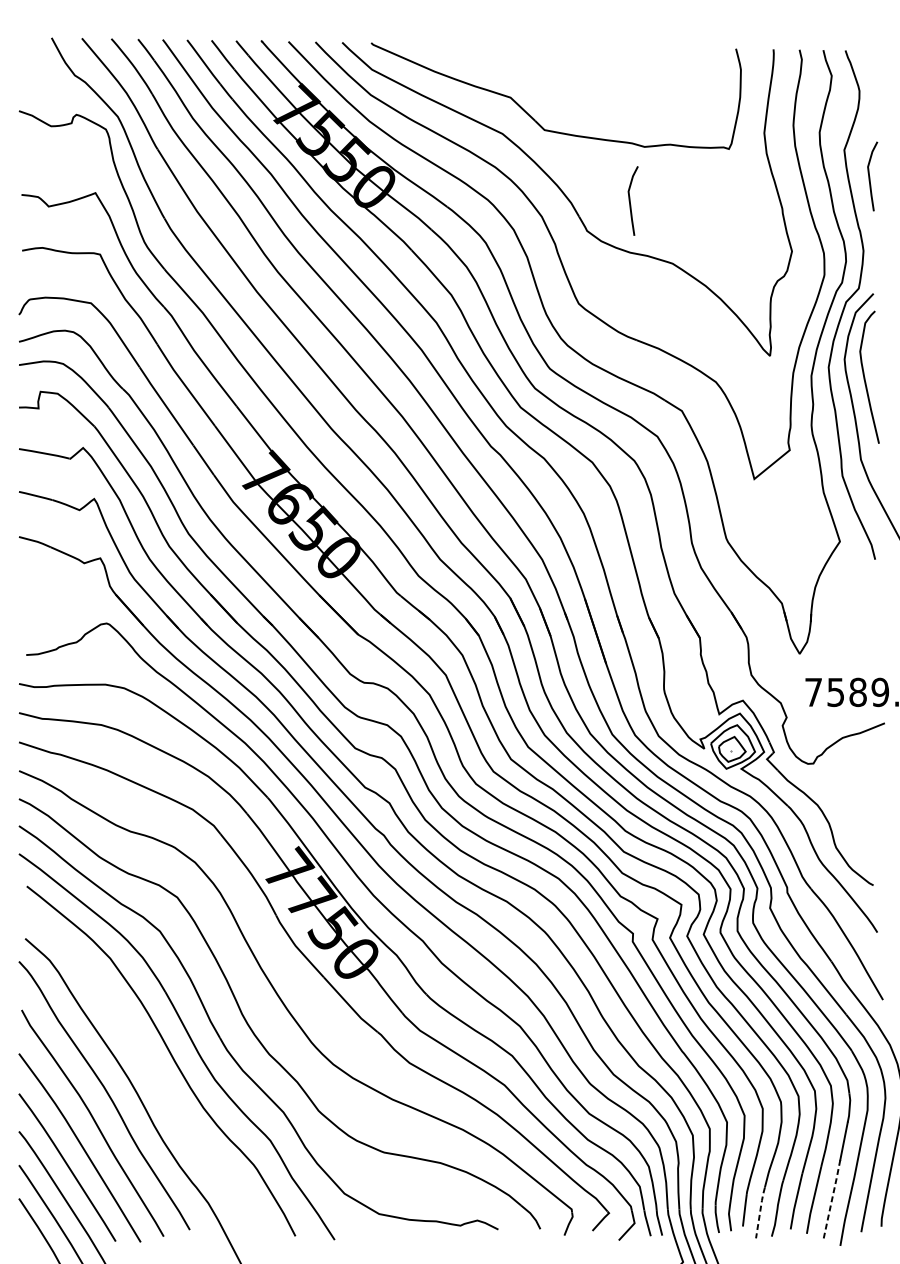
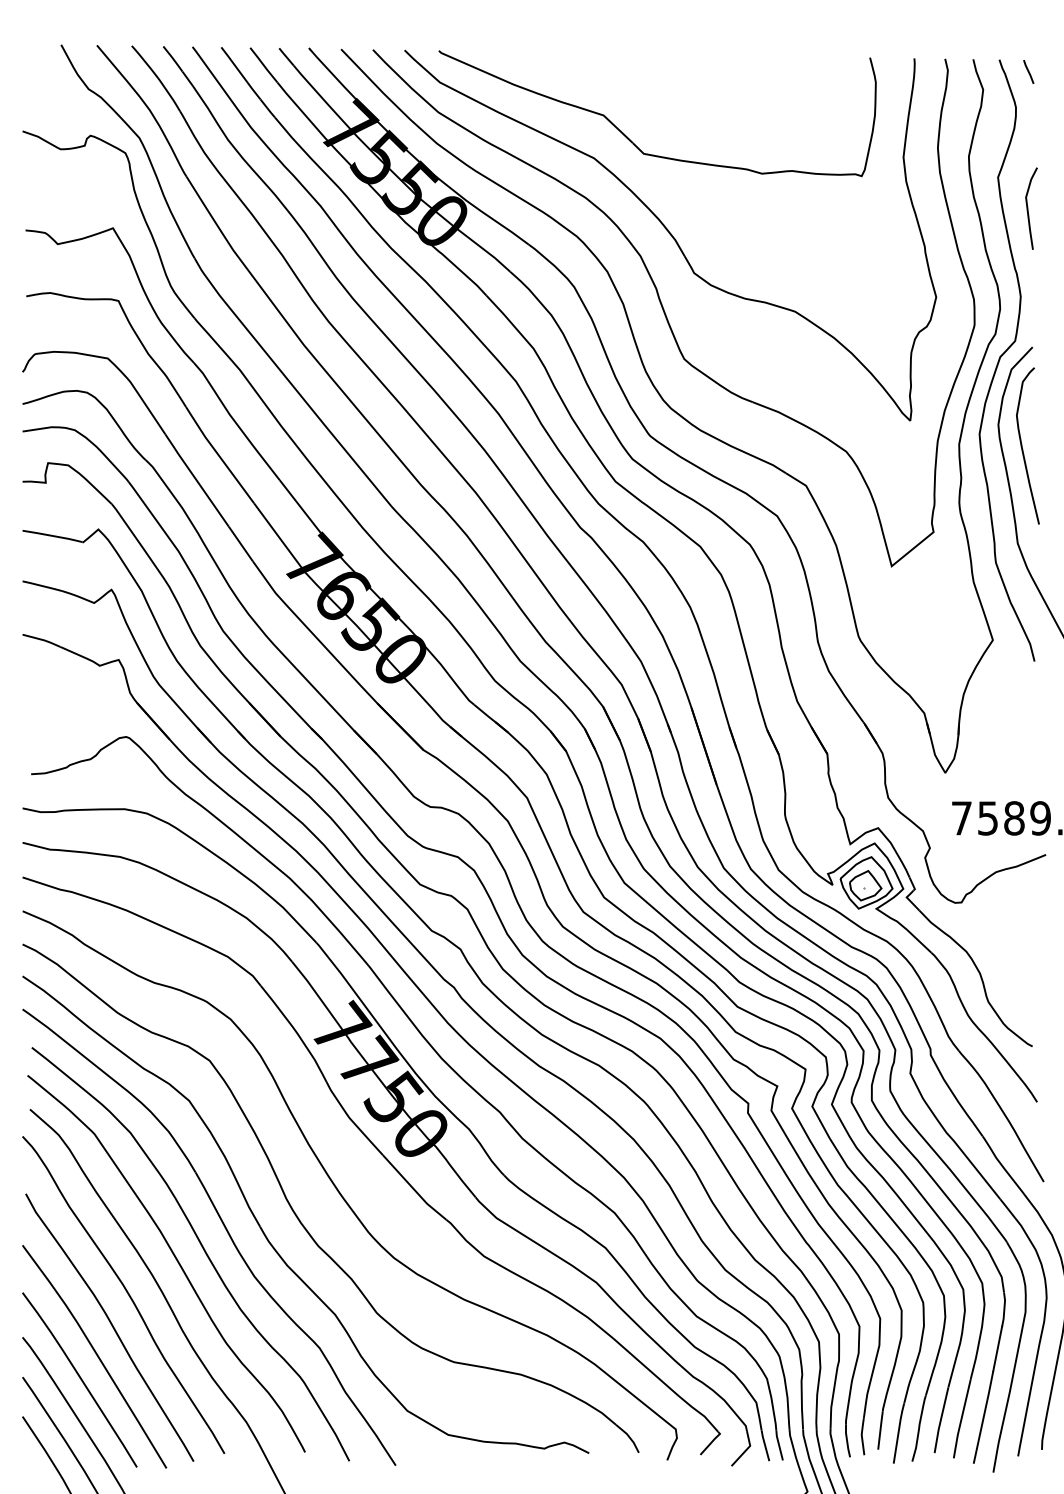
line: (870, 60) -> (1028, 71), added
line: (630, 200) -> (745, 237), removed
curve: (148, 1065) -> (175, 1259), added
line: (832, 1199) -> (983, 1417), dashed -> solid
line: (760, 1212) -> (898, 1432), dashed -> solid

